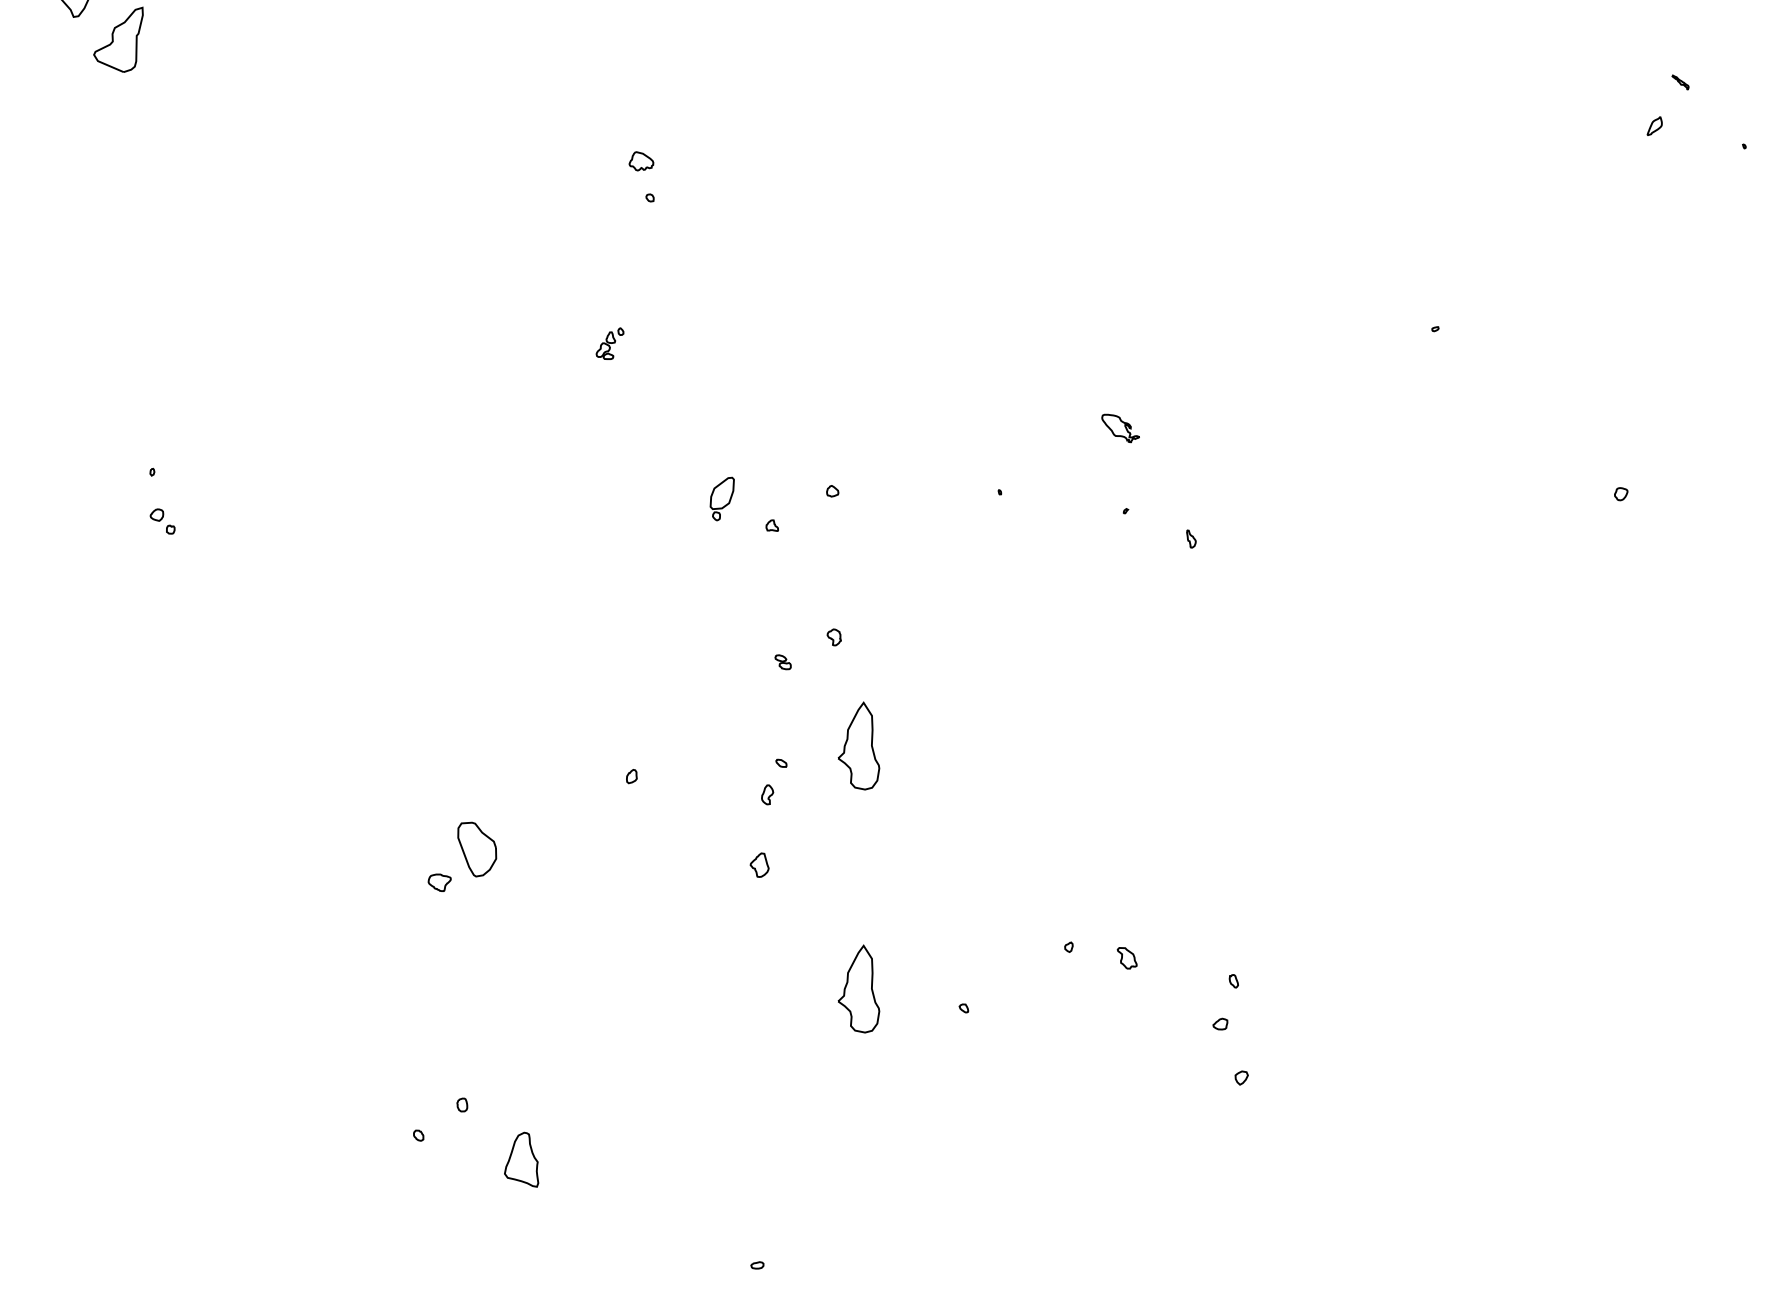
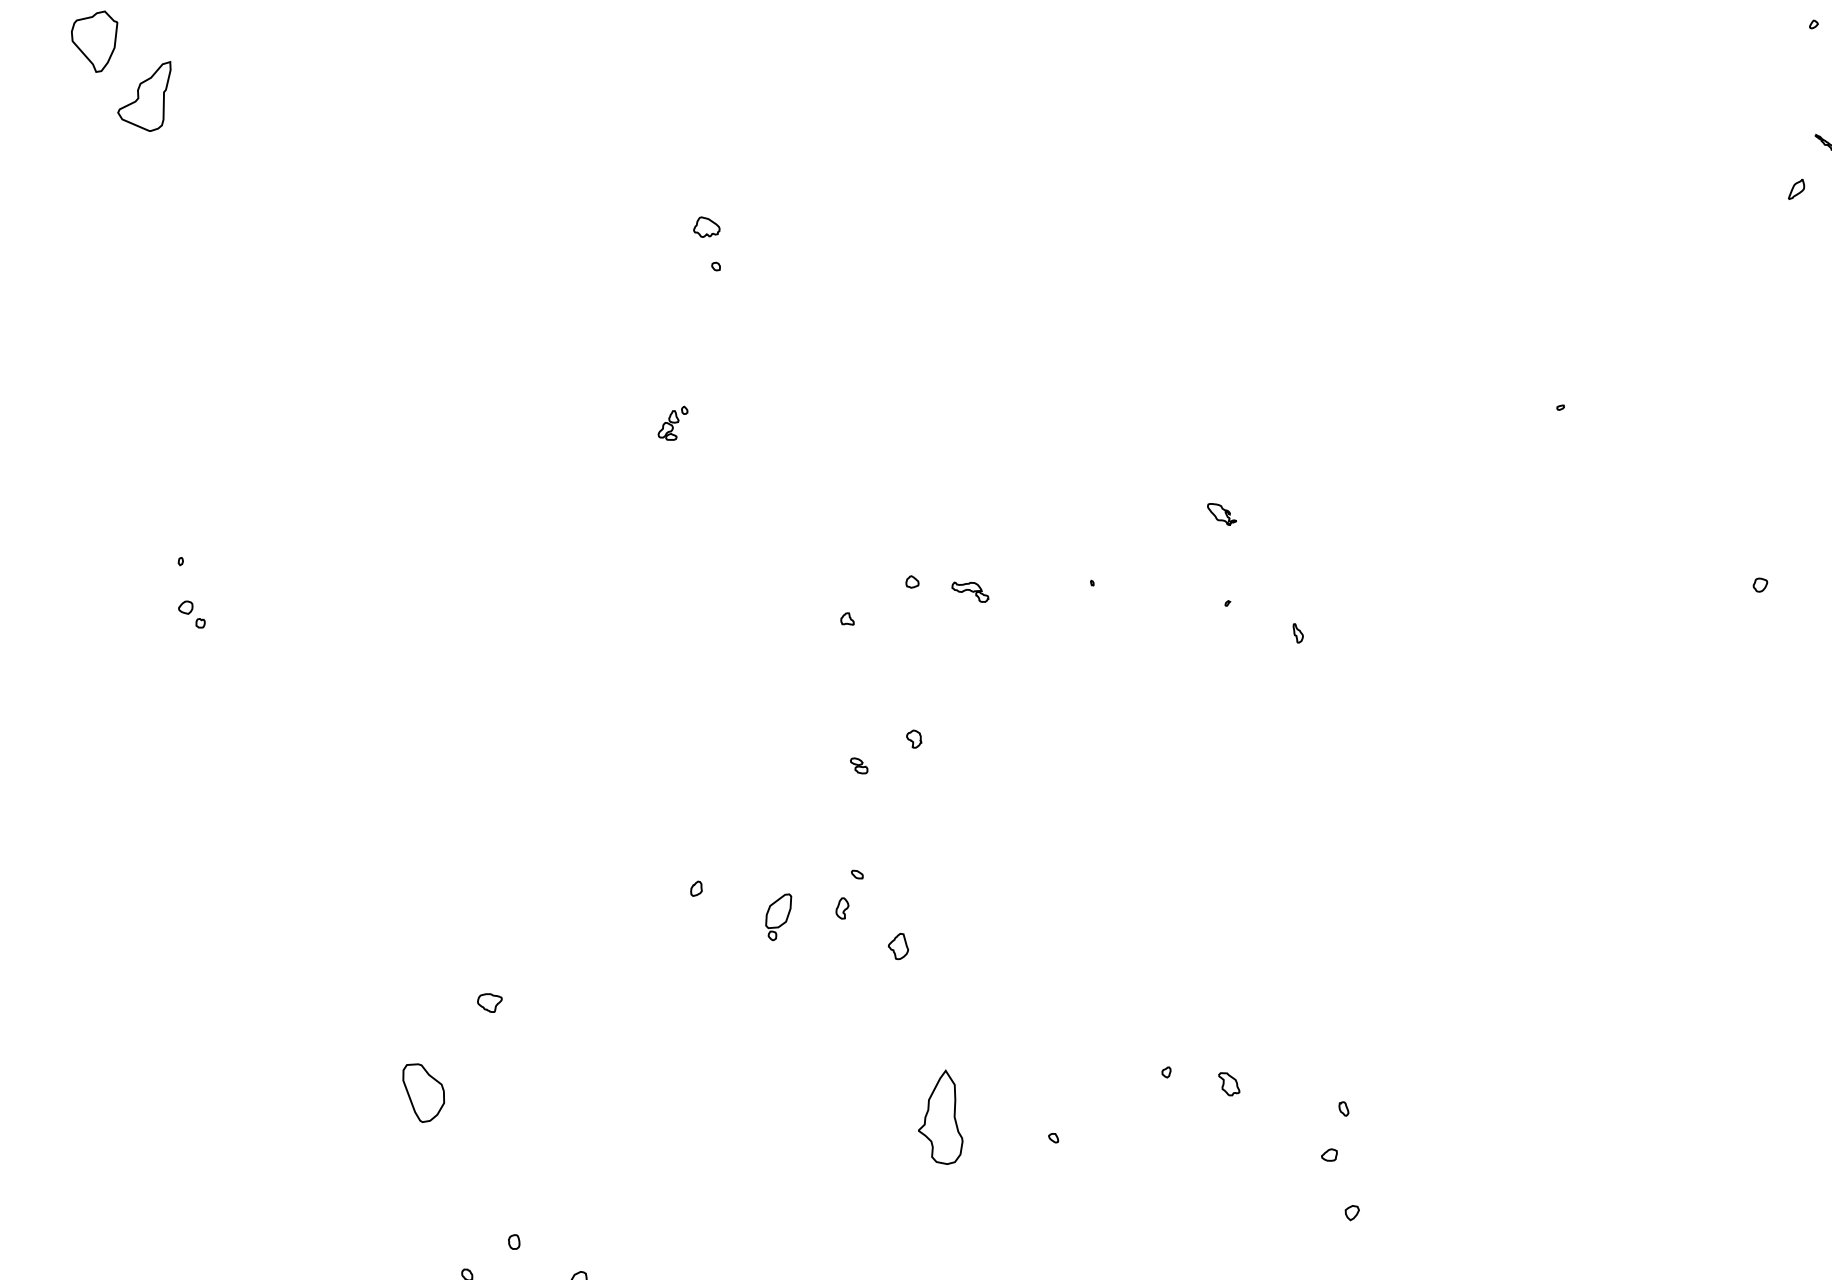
part: (1120, 428) -> (1221, 514), size x0.71
part: (721, 498) -> (777, 916), moved
part: (886, 500) -> (970, 591), added
part: (858, 745) -> (940, 855), removed
part: (477, 849) -> (424, 1093), moved
part: (759, 864) -> (898, 945), moved

